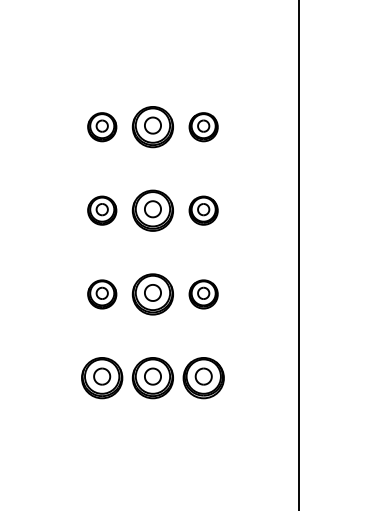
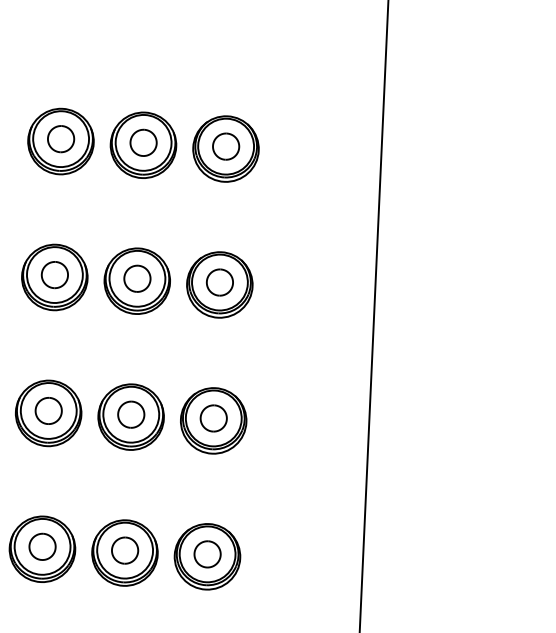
part: (102, 127) -> (61, 142), size x1.43
part: (203, 127) -> (225, 149), size x1.43
part: (102, 210) -> (55, 277), size x1.43
part: (203, 210) -> (219, 284), size x1.43
part: (102, 294) -> (49, 413), size x1.43
part: (203, 294) -> (213, 420), size x1.43

